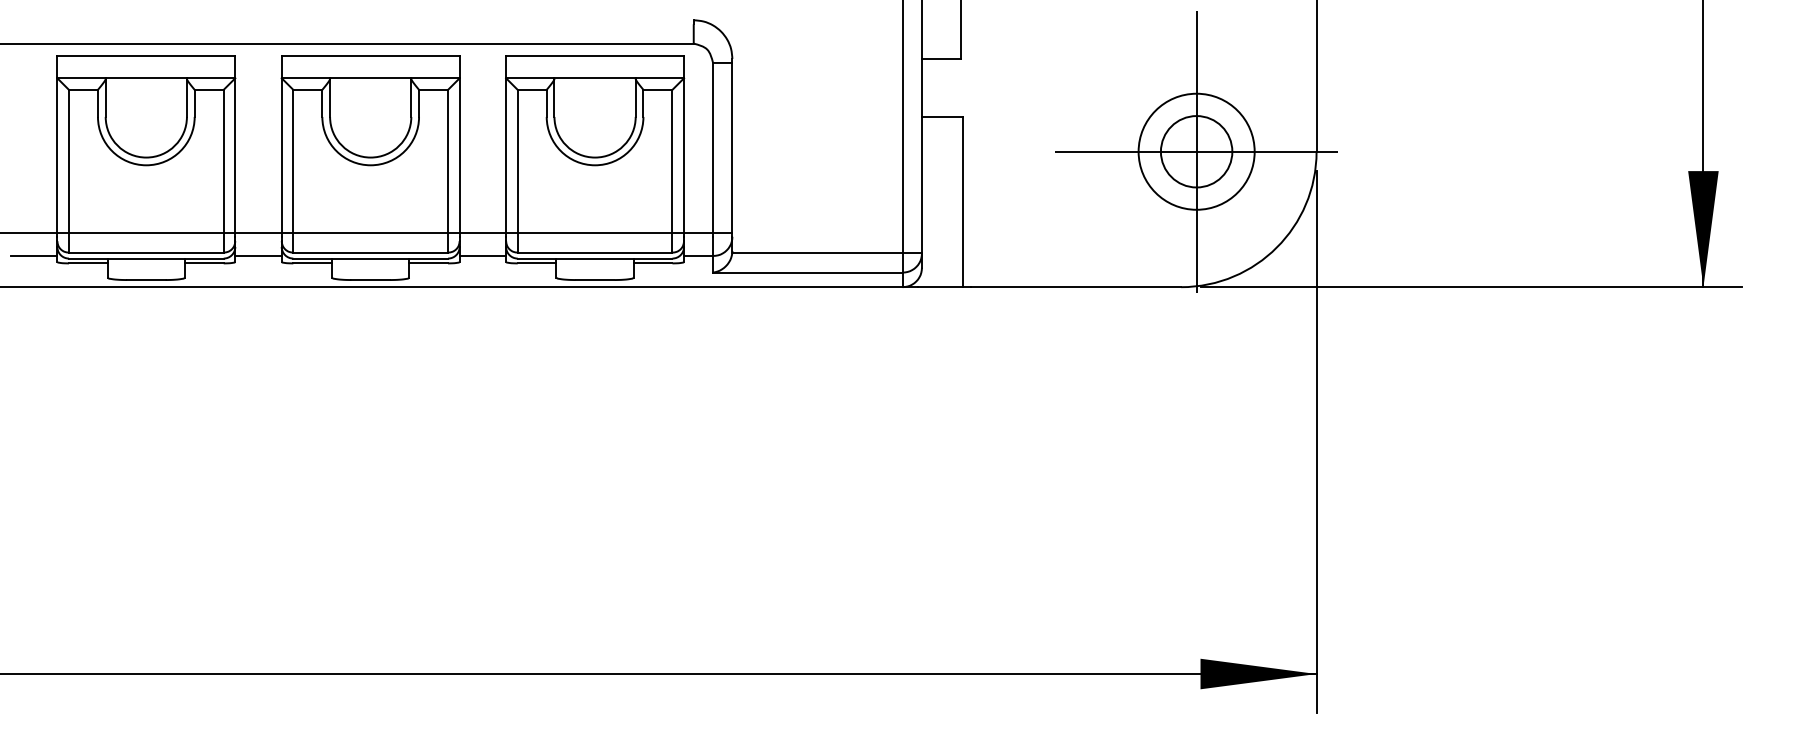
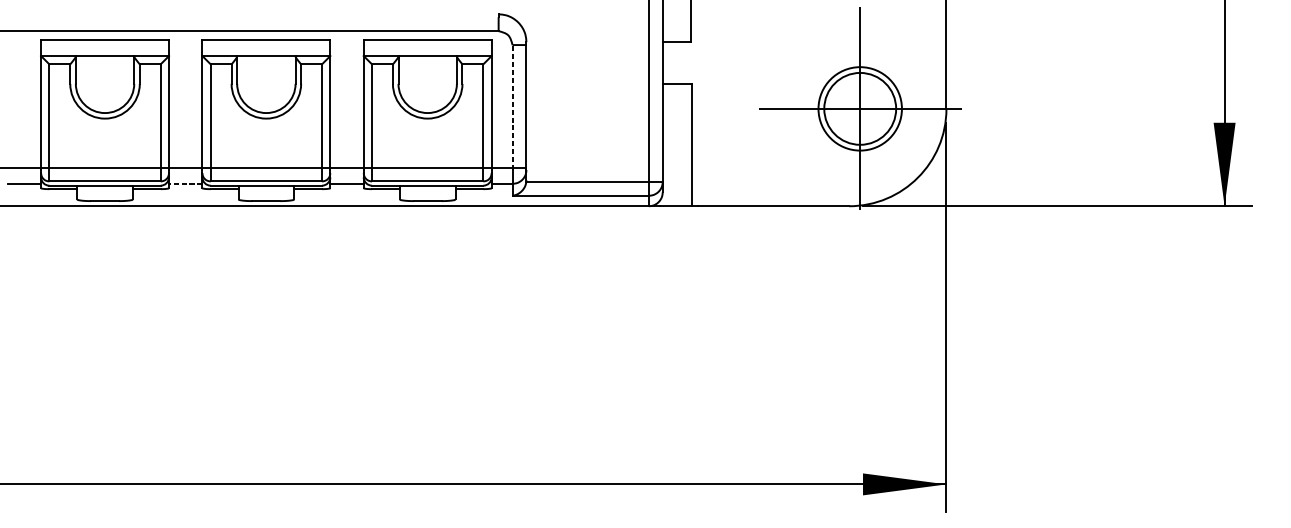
line: (713, 149) -> (512, 107), solid -> dashed
circle: (1196, 151) -> (860, 108), size x1.4
line: (258, 255) -> (185, 183), solid -> dashed

